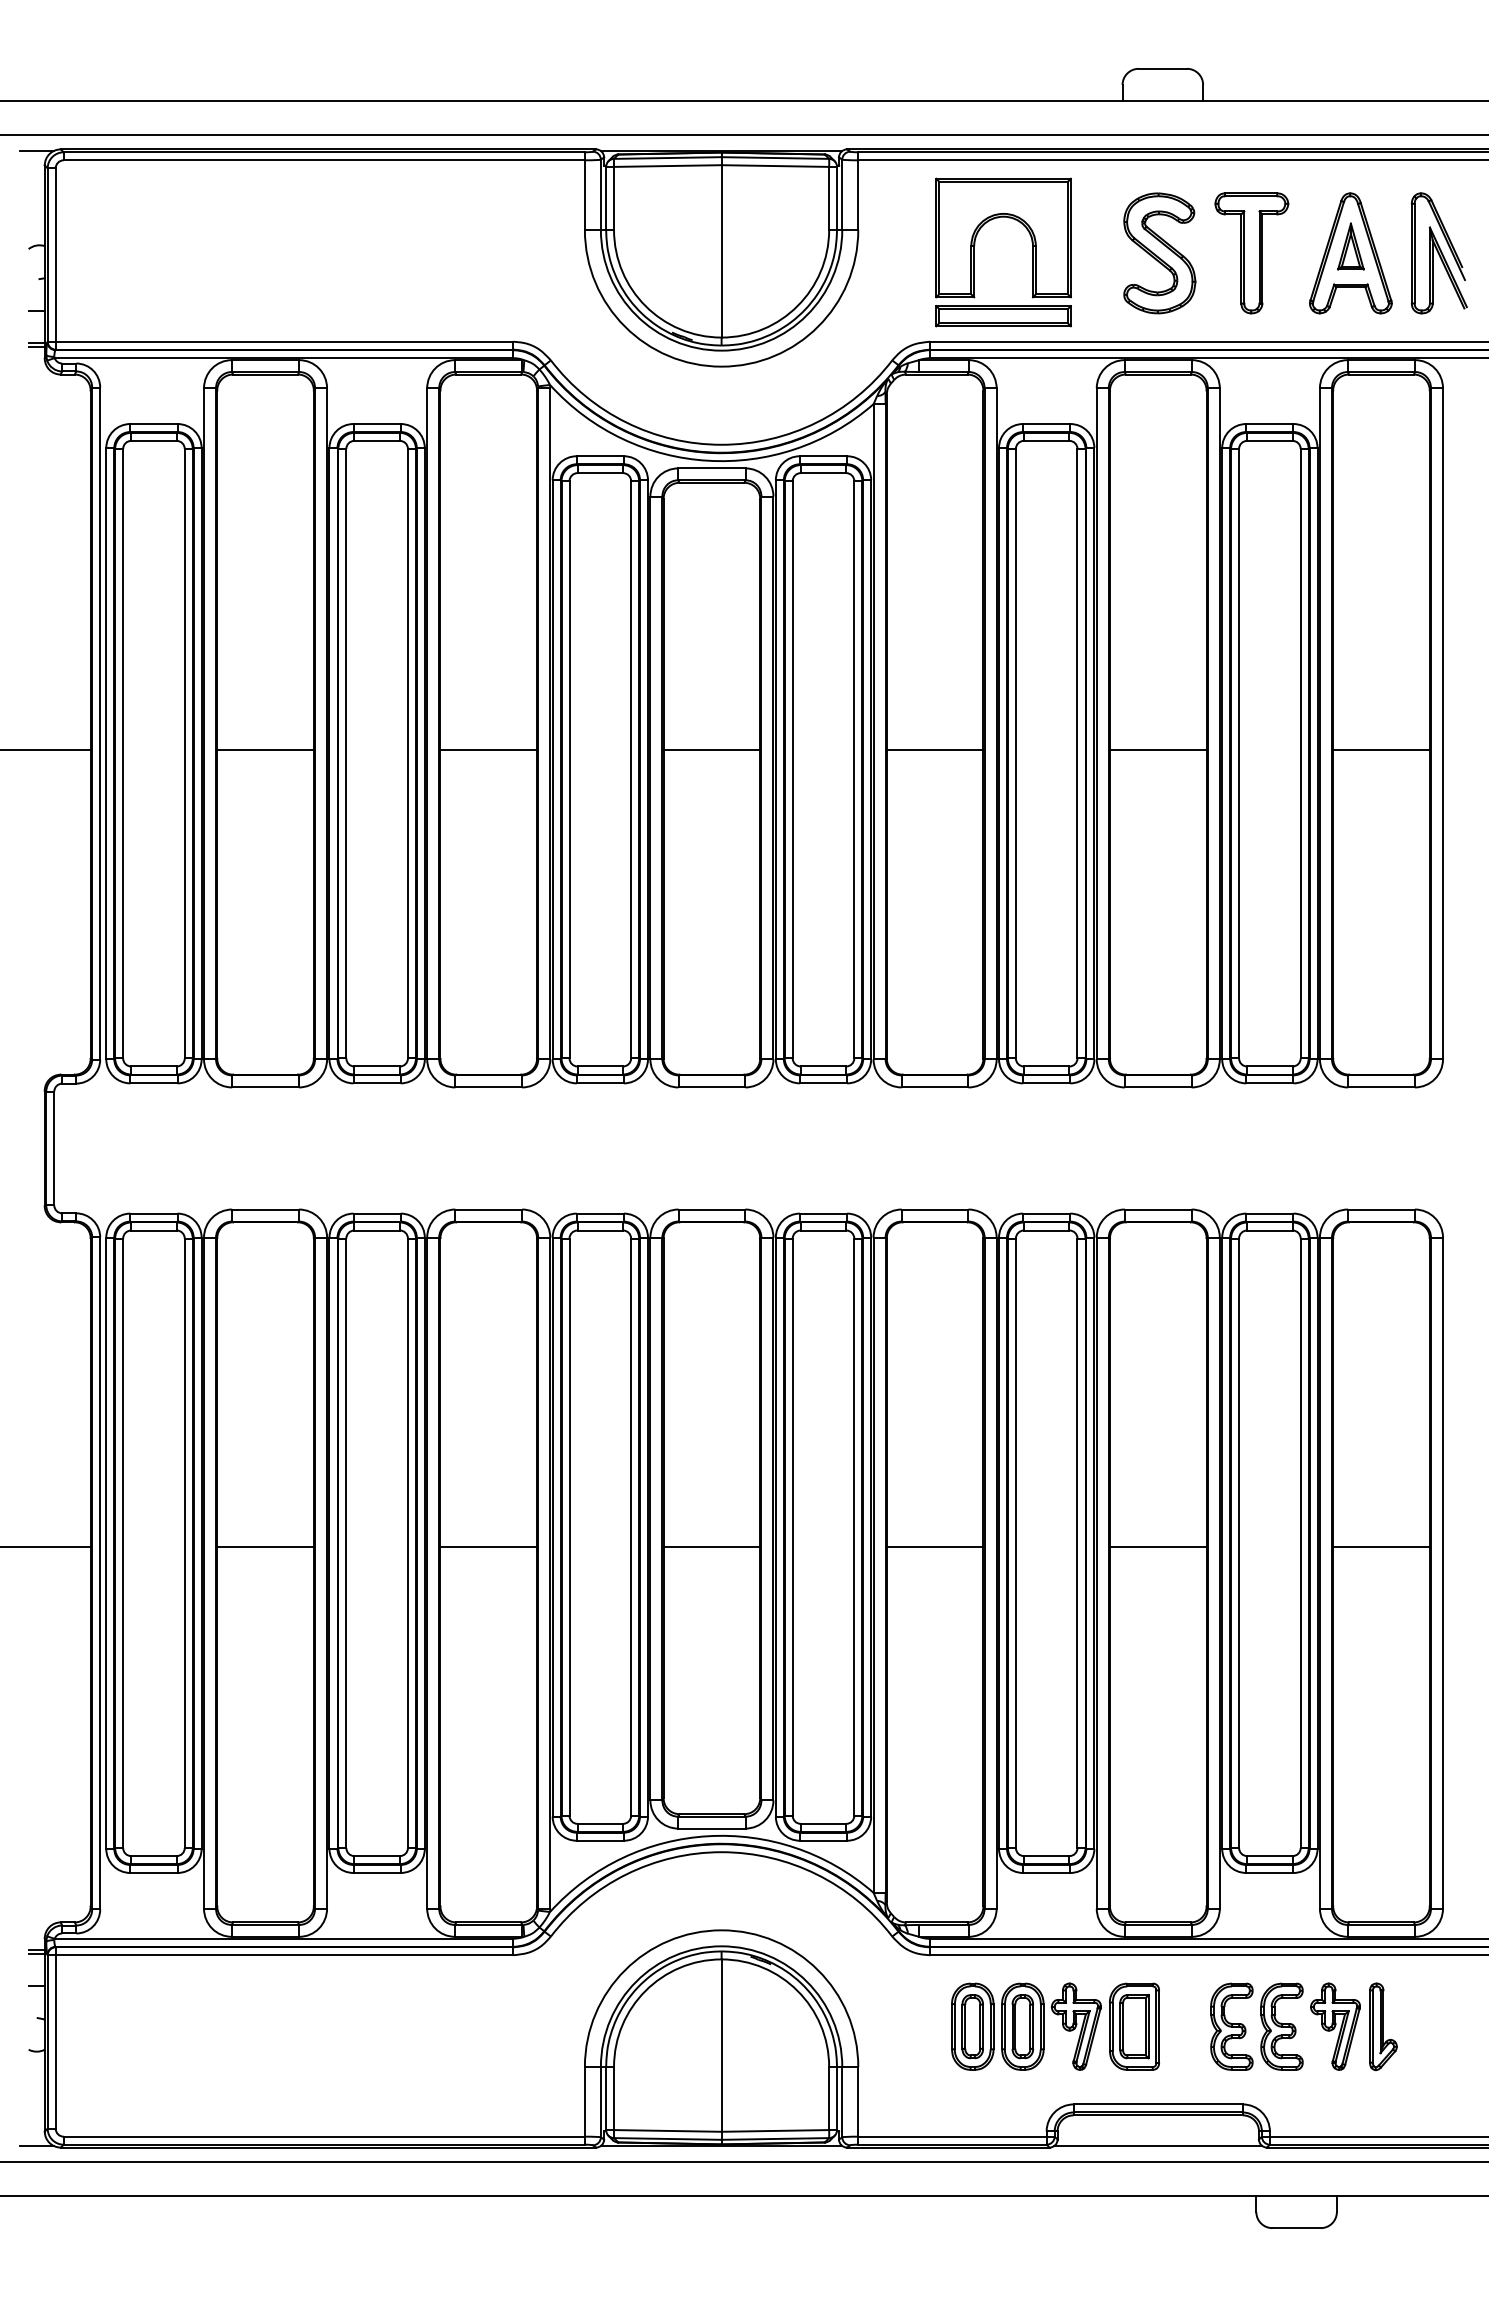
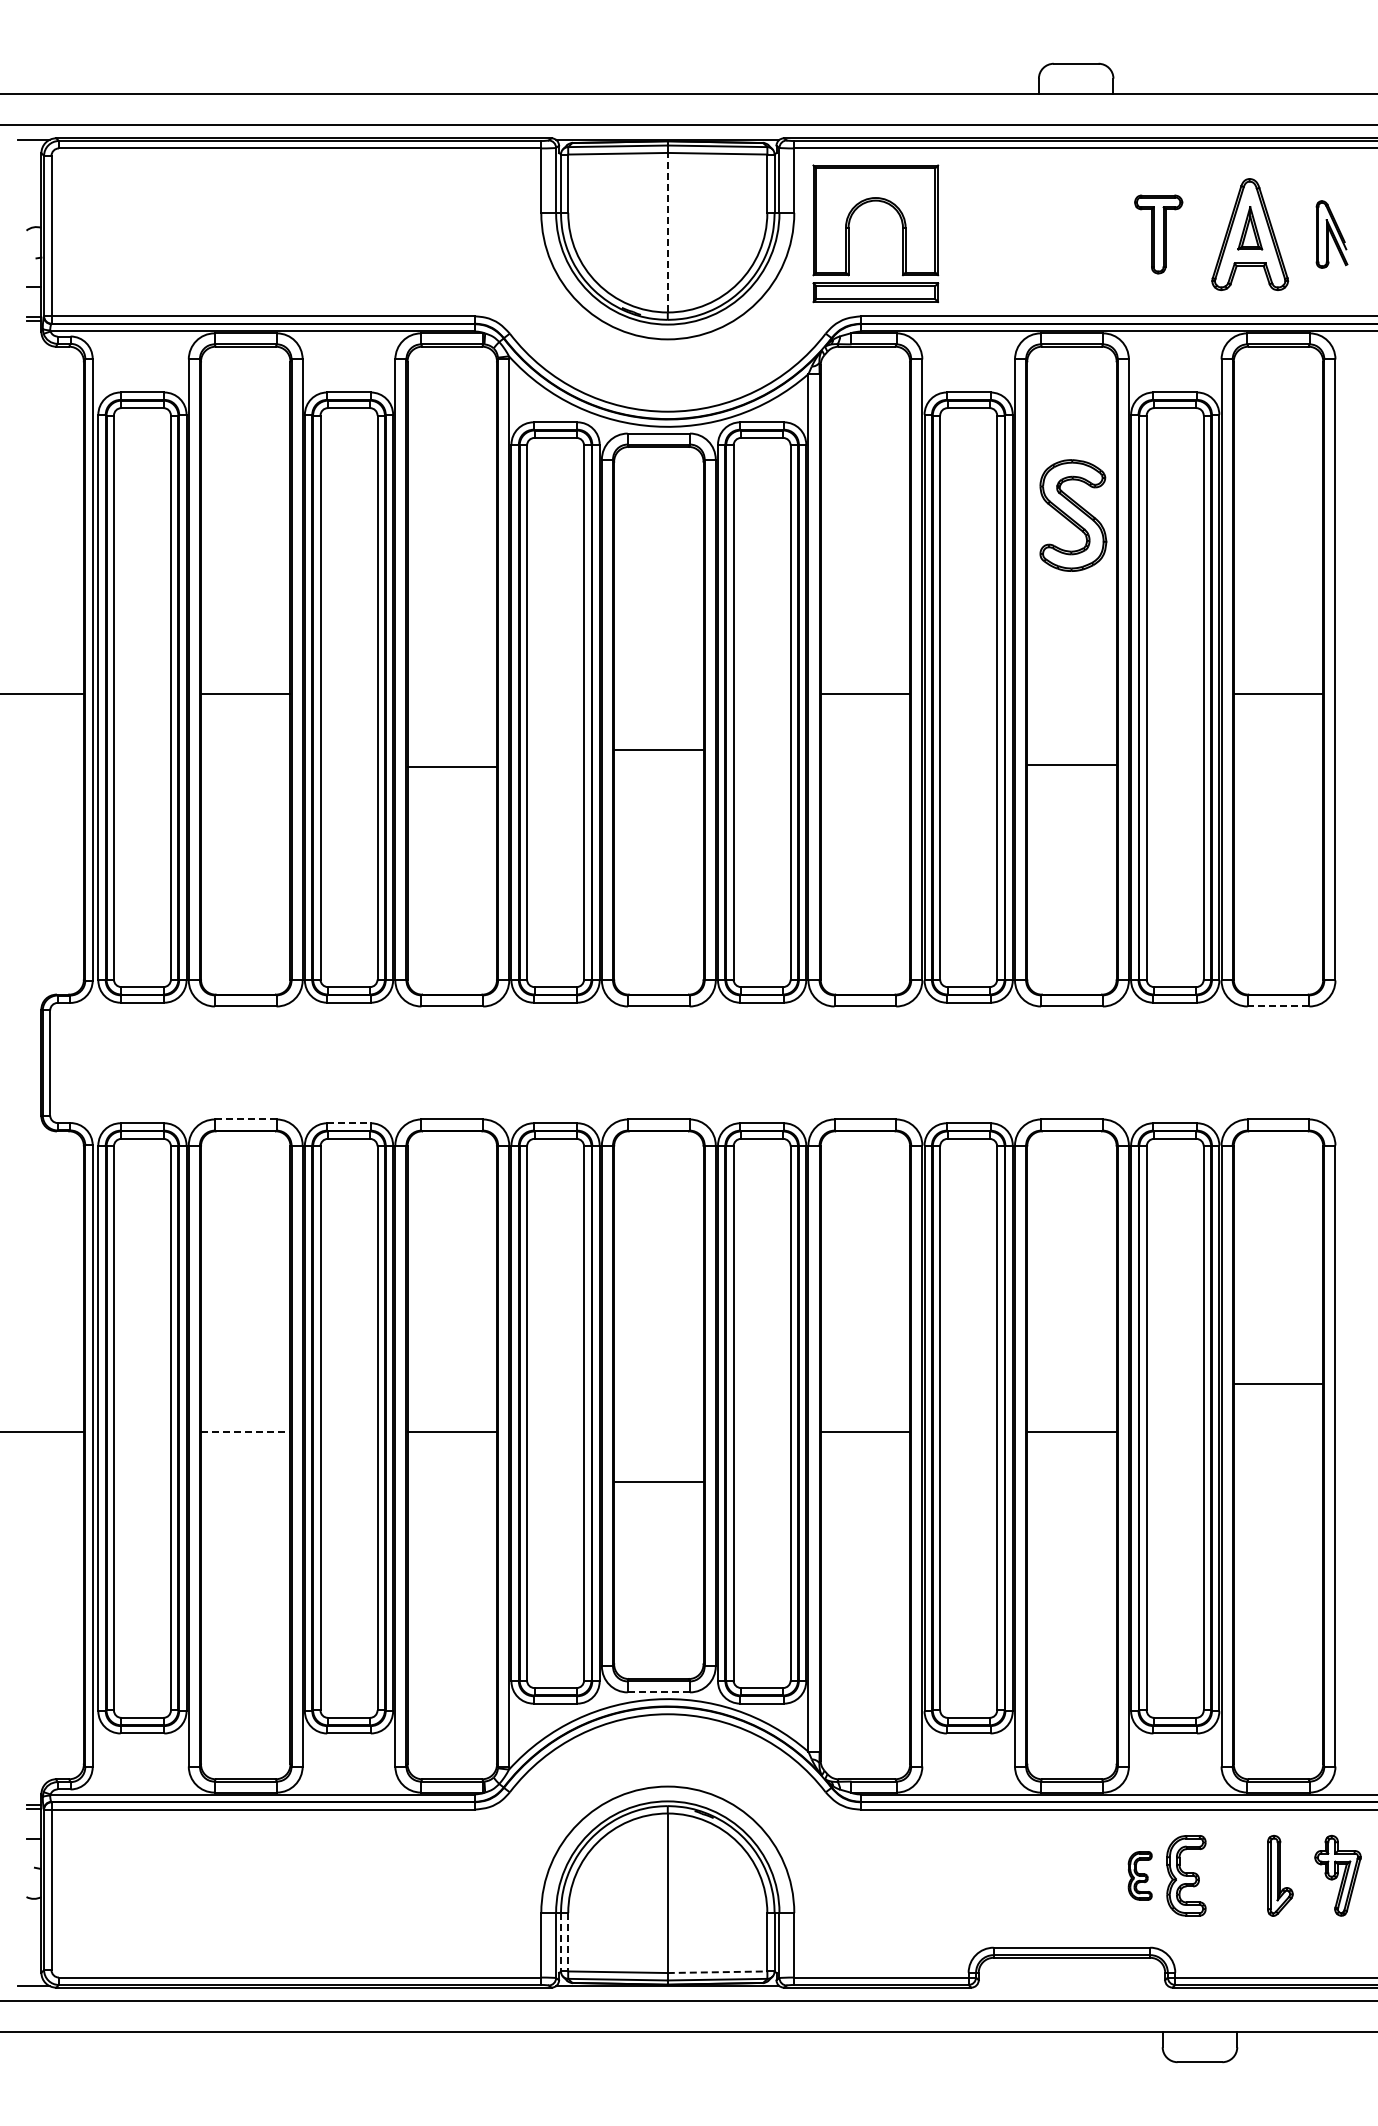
line: (721, 251) -> (667, 232), solid -> dashed
part: (975, 252) -> (849, 233), moved
part: (1159, 253) -> (1073, 515), moved
part: (1251, 253) -> (1158, 234), size x0.7
part: (1438, 253) -> (1331, 234), size x0.6
line: (488, 749) -> (452, 766), moved
line: (711, 749) -> (658, 749), moved
line: (1157, 749) -> (1071, 764), moved
line: (1381, 1087) -> (1278, 1006), solid -> dashed
line: (265, 1209) -> (245, 1119), solid -> dashed
line: (377, 1213) -> (349, 1123), solid -> dashed
line: (265, 1547) -> (245, 1432), solid -> dashed
line: (711, 1547) -> (658, 1482), moved
line: (1381, 1547) -> (1278, 1384), moved
line: (711, 1828) -> (658, 1692), solid -> dashed
part: (1061, 2024) -> (982, 1873), removed
part: (1232, 2026) -> (1140, 1875), size x0.6
part: (1334, 2026) -> (1337, 1875), moved
line: (605, 2098) -> (560, 1942), solid -> dashed
line: (614, 2098) -> (568, 1942), solid -> dashed
line: (775, 2131) -> (717, 1972), solid -> dashed
line: (1157, 2146) -> (1071, 1986), removed

